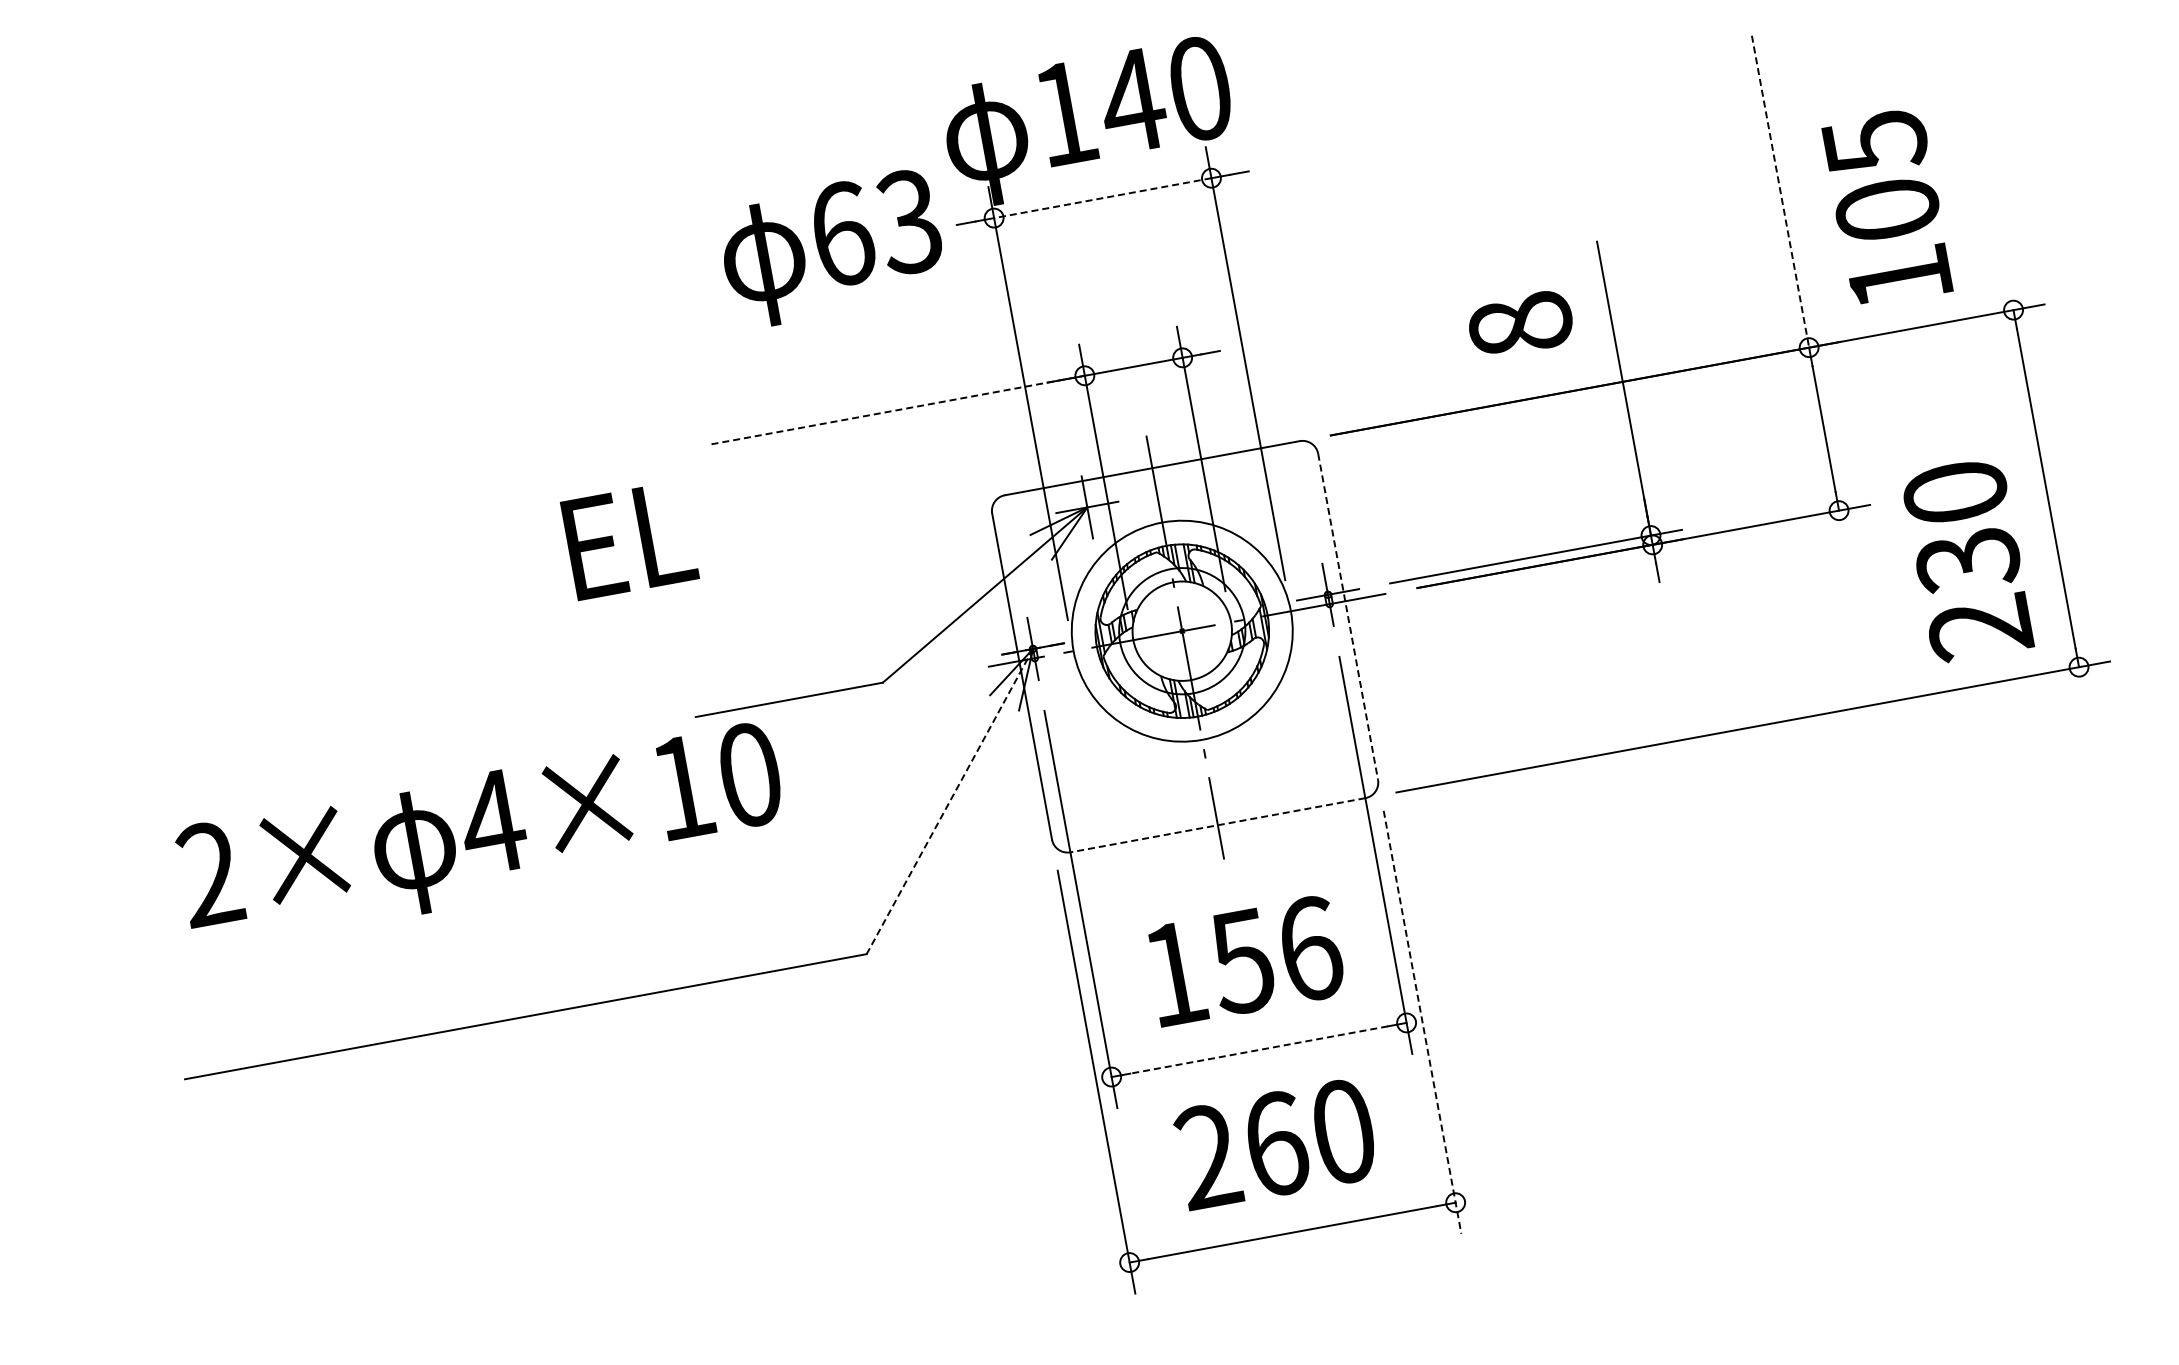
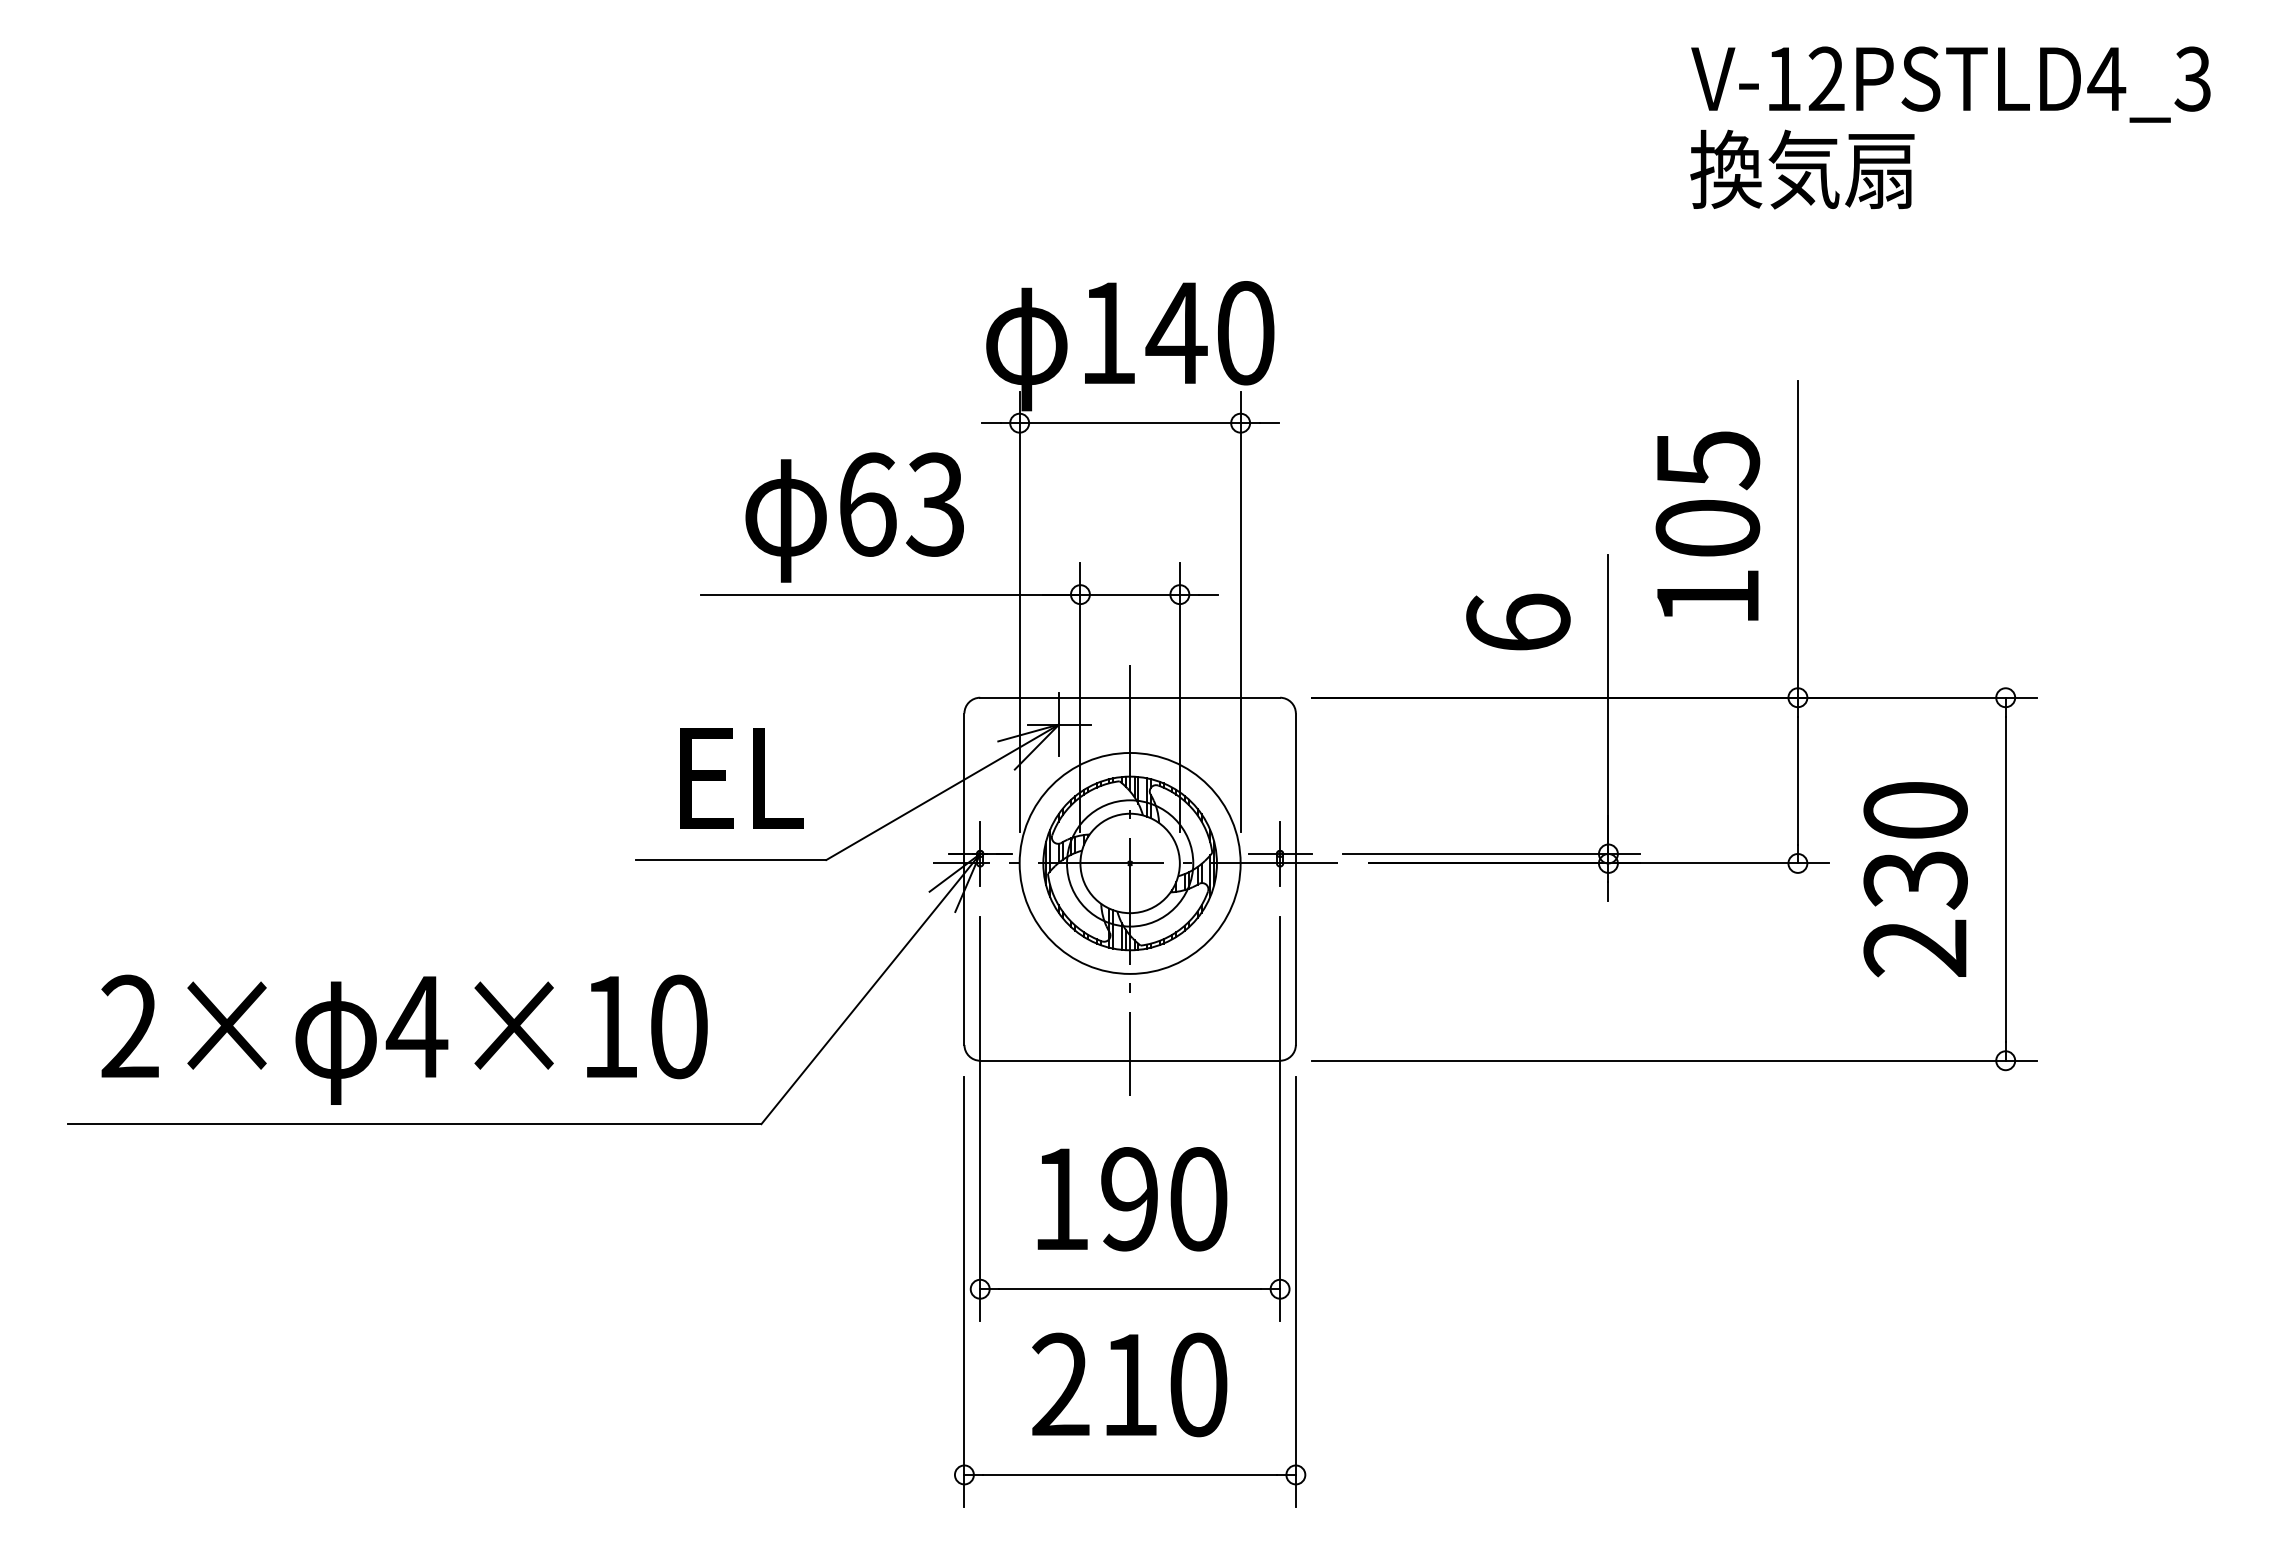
line: (1780, 192) -> (1797, 539), dashed -> solid
line: (1102, 198) -> (1129, 423), dashed -> solid
text: (1886, 207) -> (1707, 525), moved
text: (831, 249) -> (854, 517), moved
text: (1520, 324) -> (1518, 622), 8 -> 6
line: (898, 409) -> (890, 594), dashed -> solid
text: (629, 540) -> (741, 778), moved
text: (1967, 560) -> (1915, 879), moved
line: (1347, 617) -> (1295, 879), dashed -> solid
line: (949, 802) -> (870, 989), dashed -> solid
line: (1218, 824) -> (1130, 1060), dashed -> solid
text: (482, 836) -> (404, 1039), moved
text: (1275, 955) -> (1163, 1199), 156 -> 190
line: (1422, 1022) -> (1295, 1291), dashed -> solid
line: (1259, 1050) -> (1130, 1289), dashed -> solid
text: (1276, 1143) -> (1130, 1384), 260 -> 210

